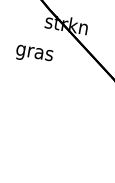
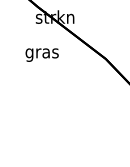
text: (33, 53) -> (41, 54), moved

